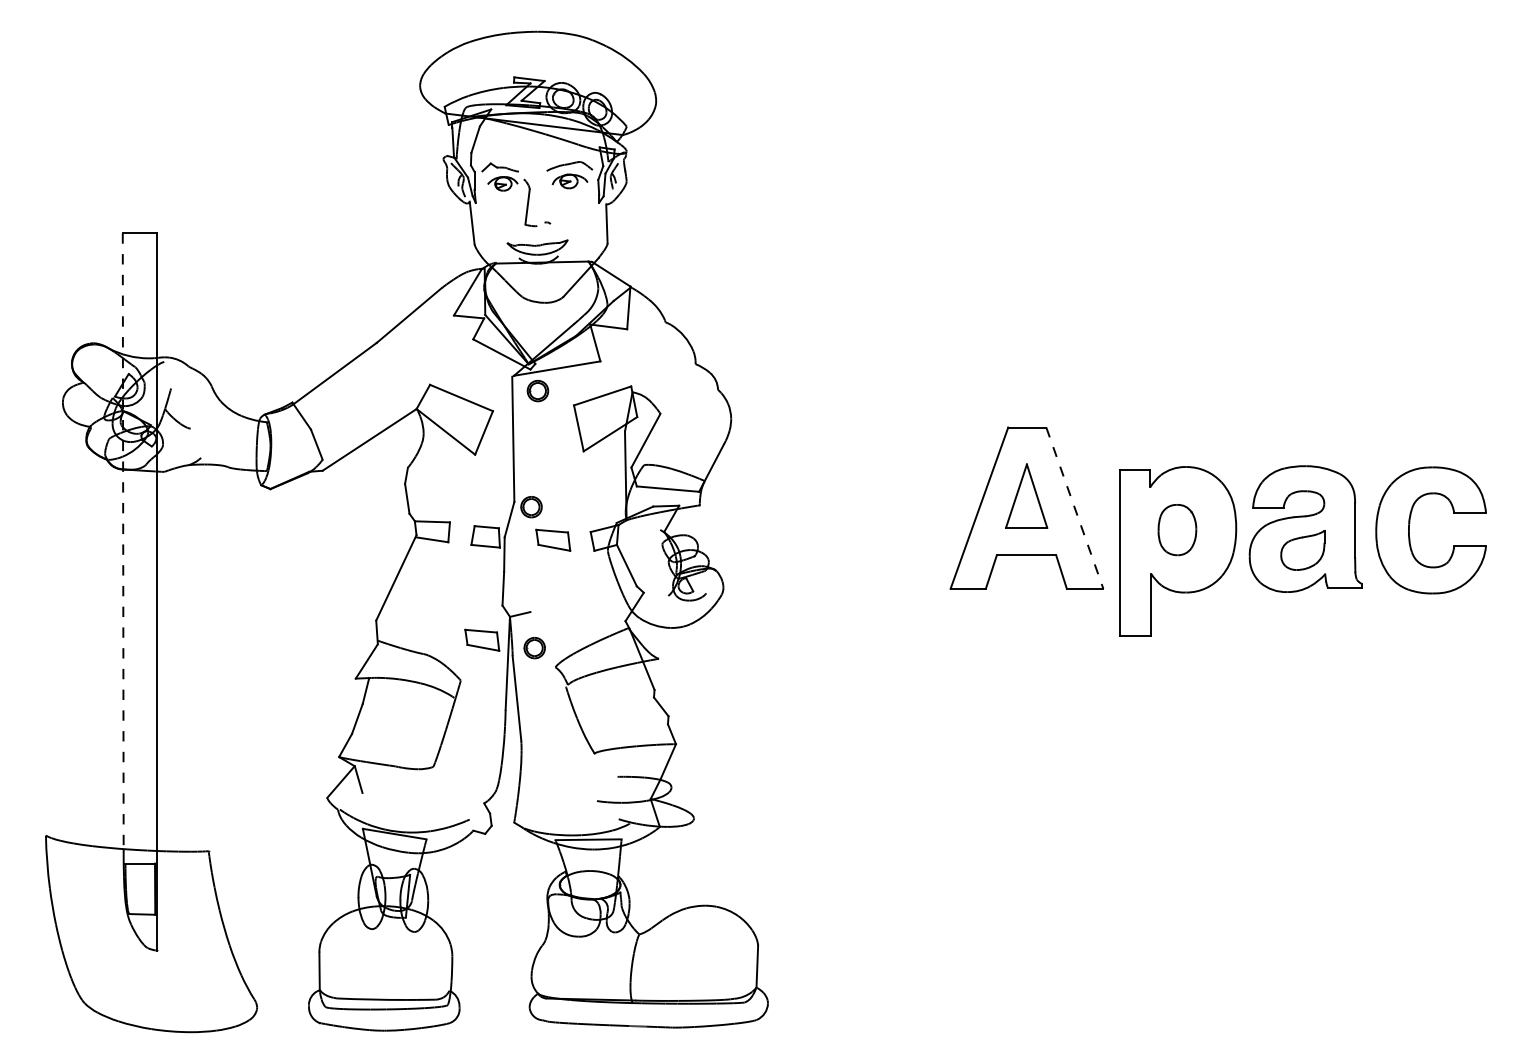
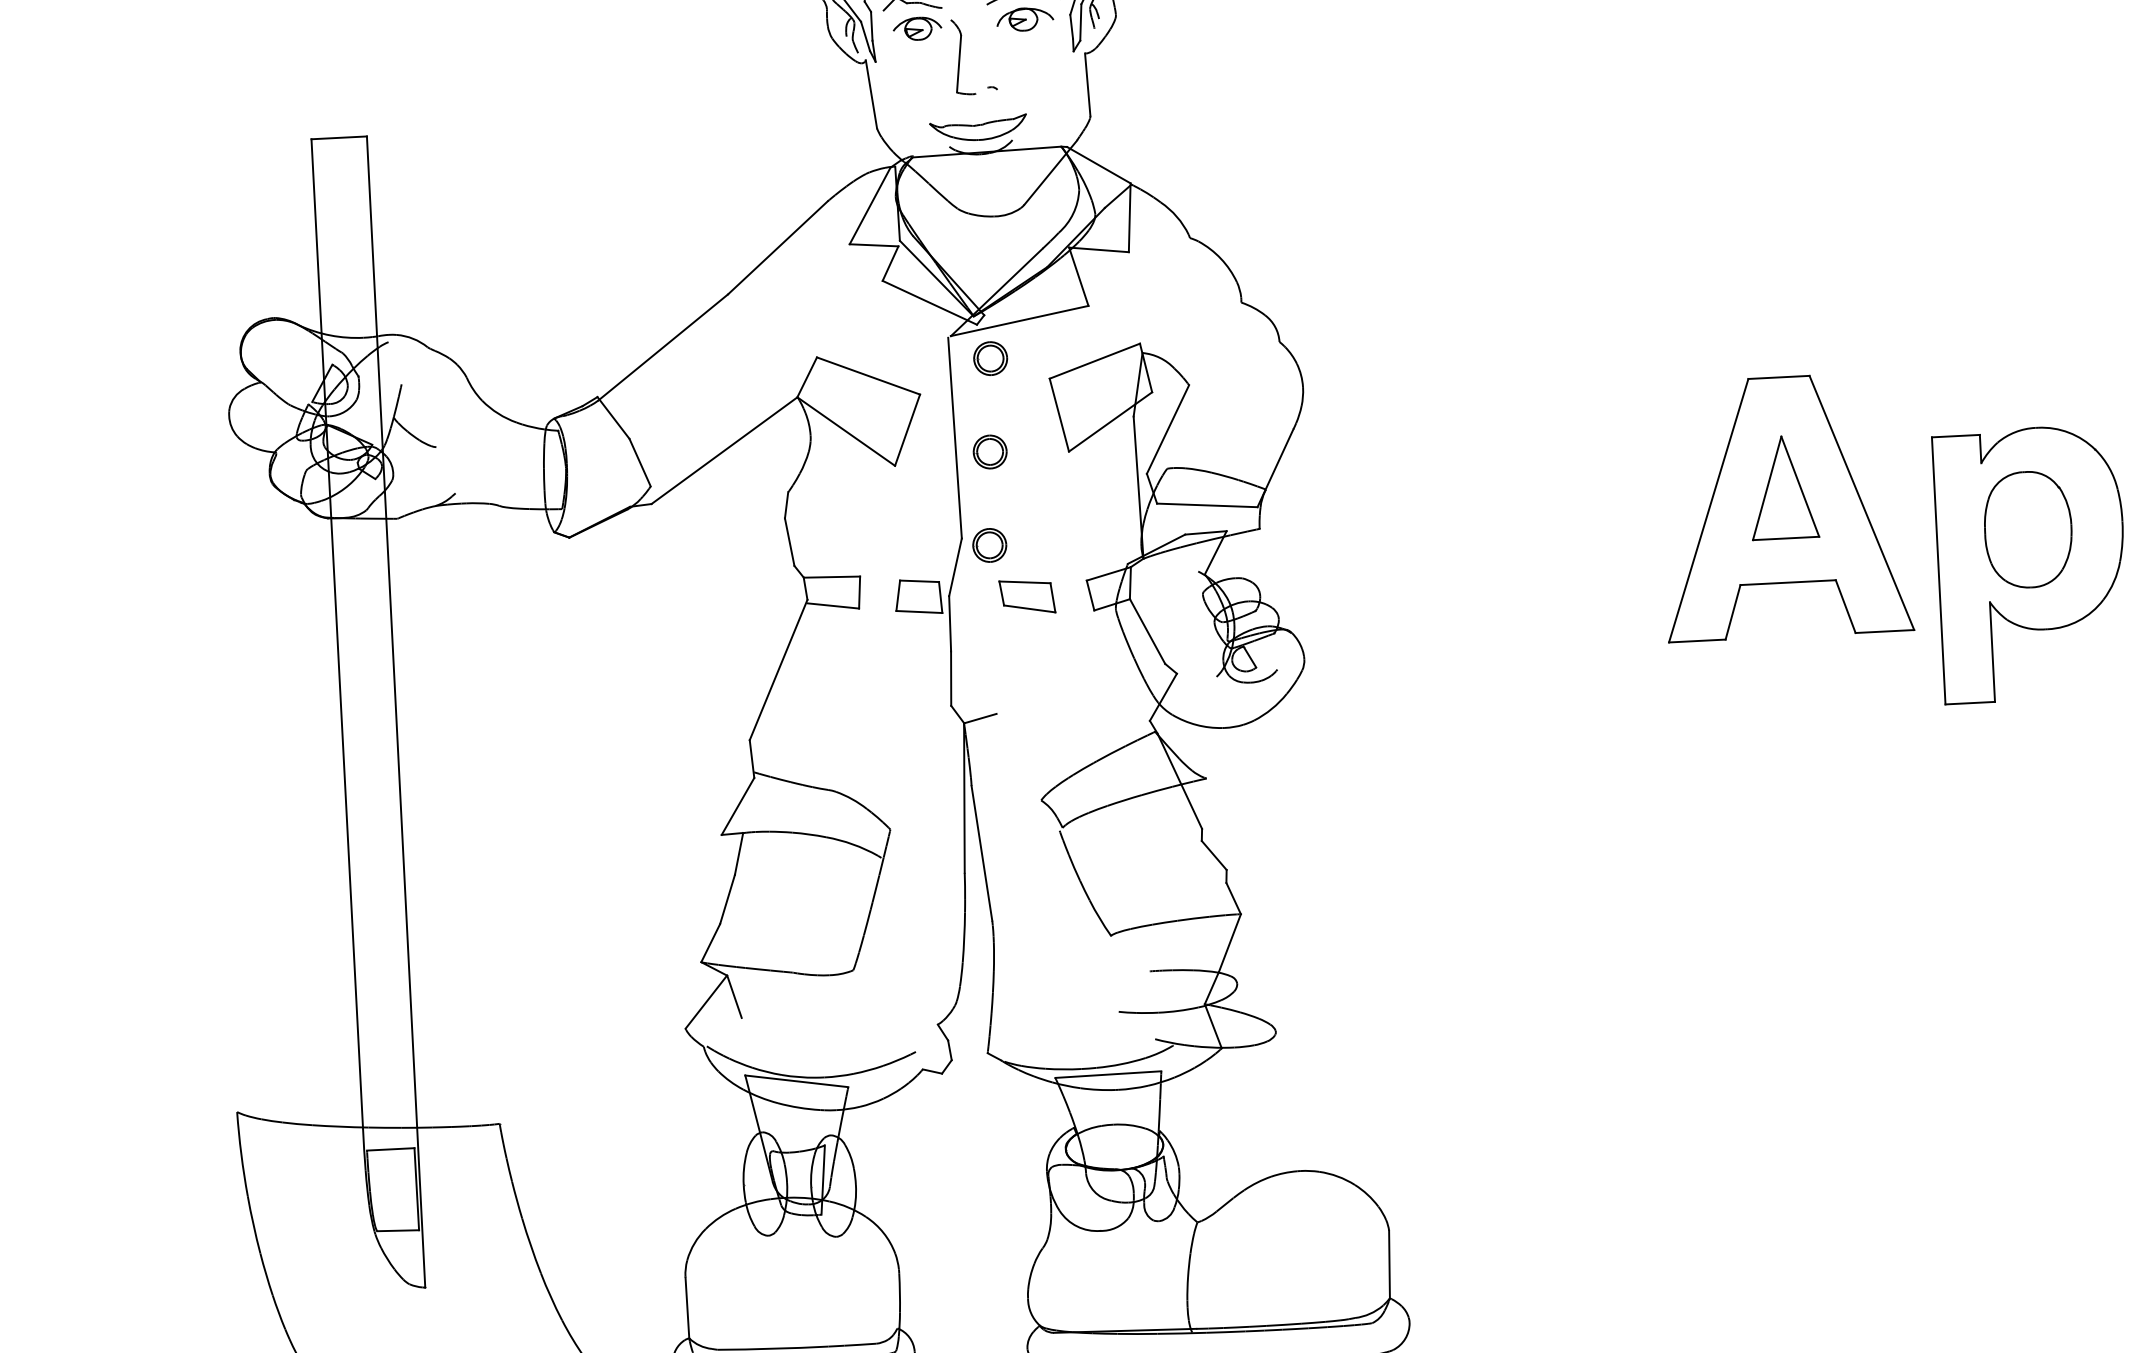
line: (1074, 508) -> (1861, 503), dashed -> solid
part: (1177, 529) -> (2028, 528), size x1.43
line: (123, 542) -> (337, 635), dashed -> solid
part: (482, 639) -> (921, 761), removed
part: (534, 648) -> (989, 452), moved

